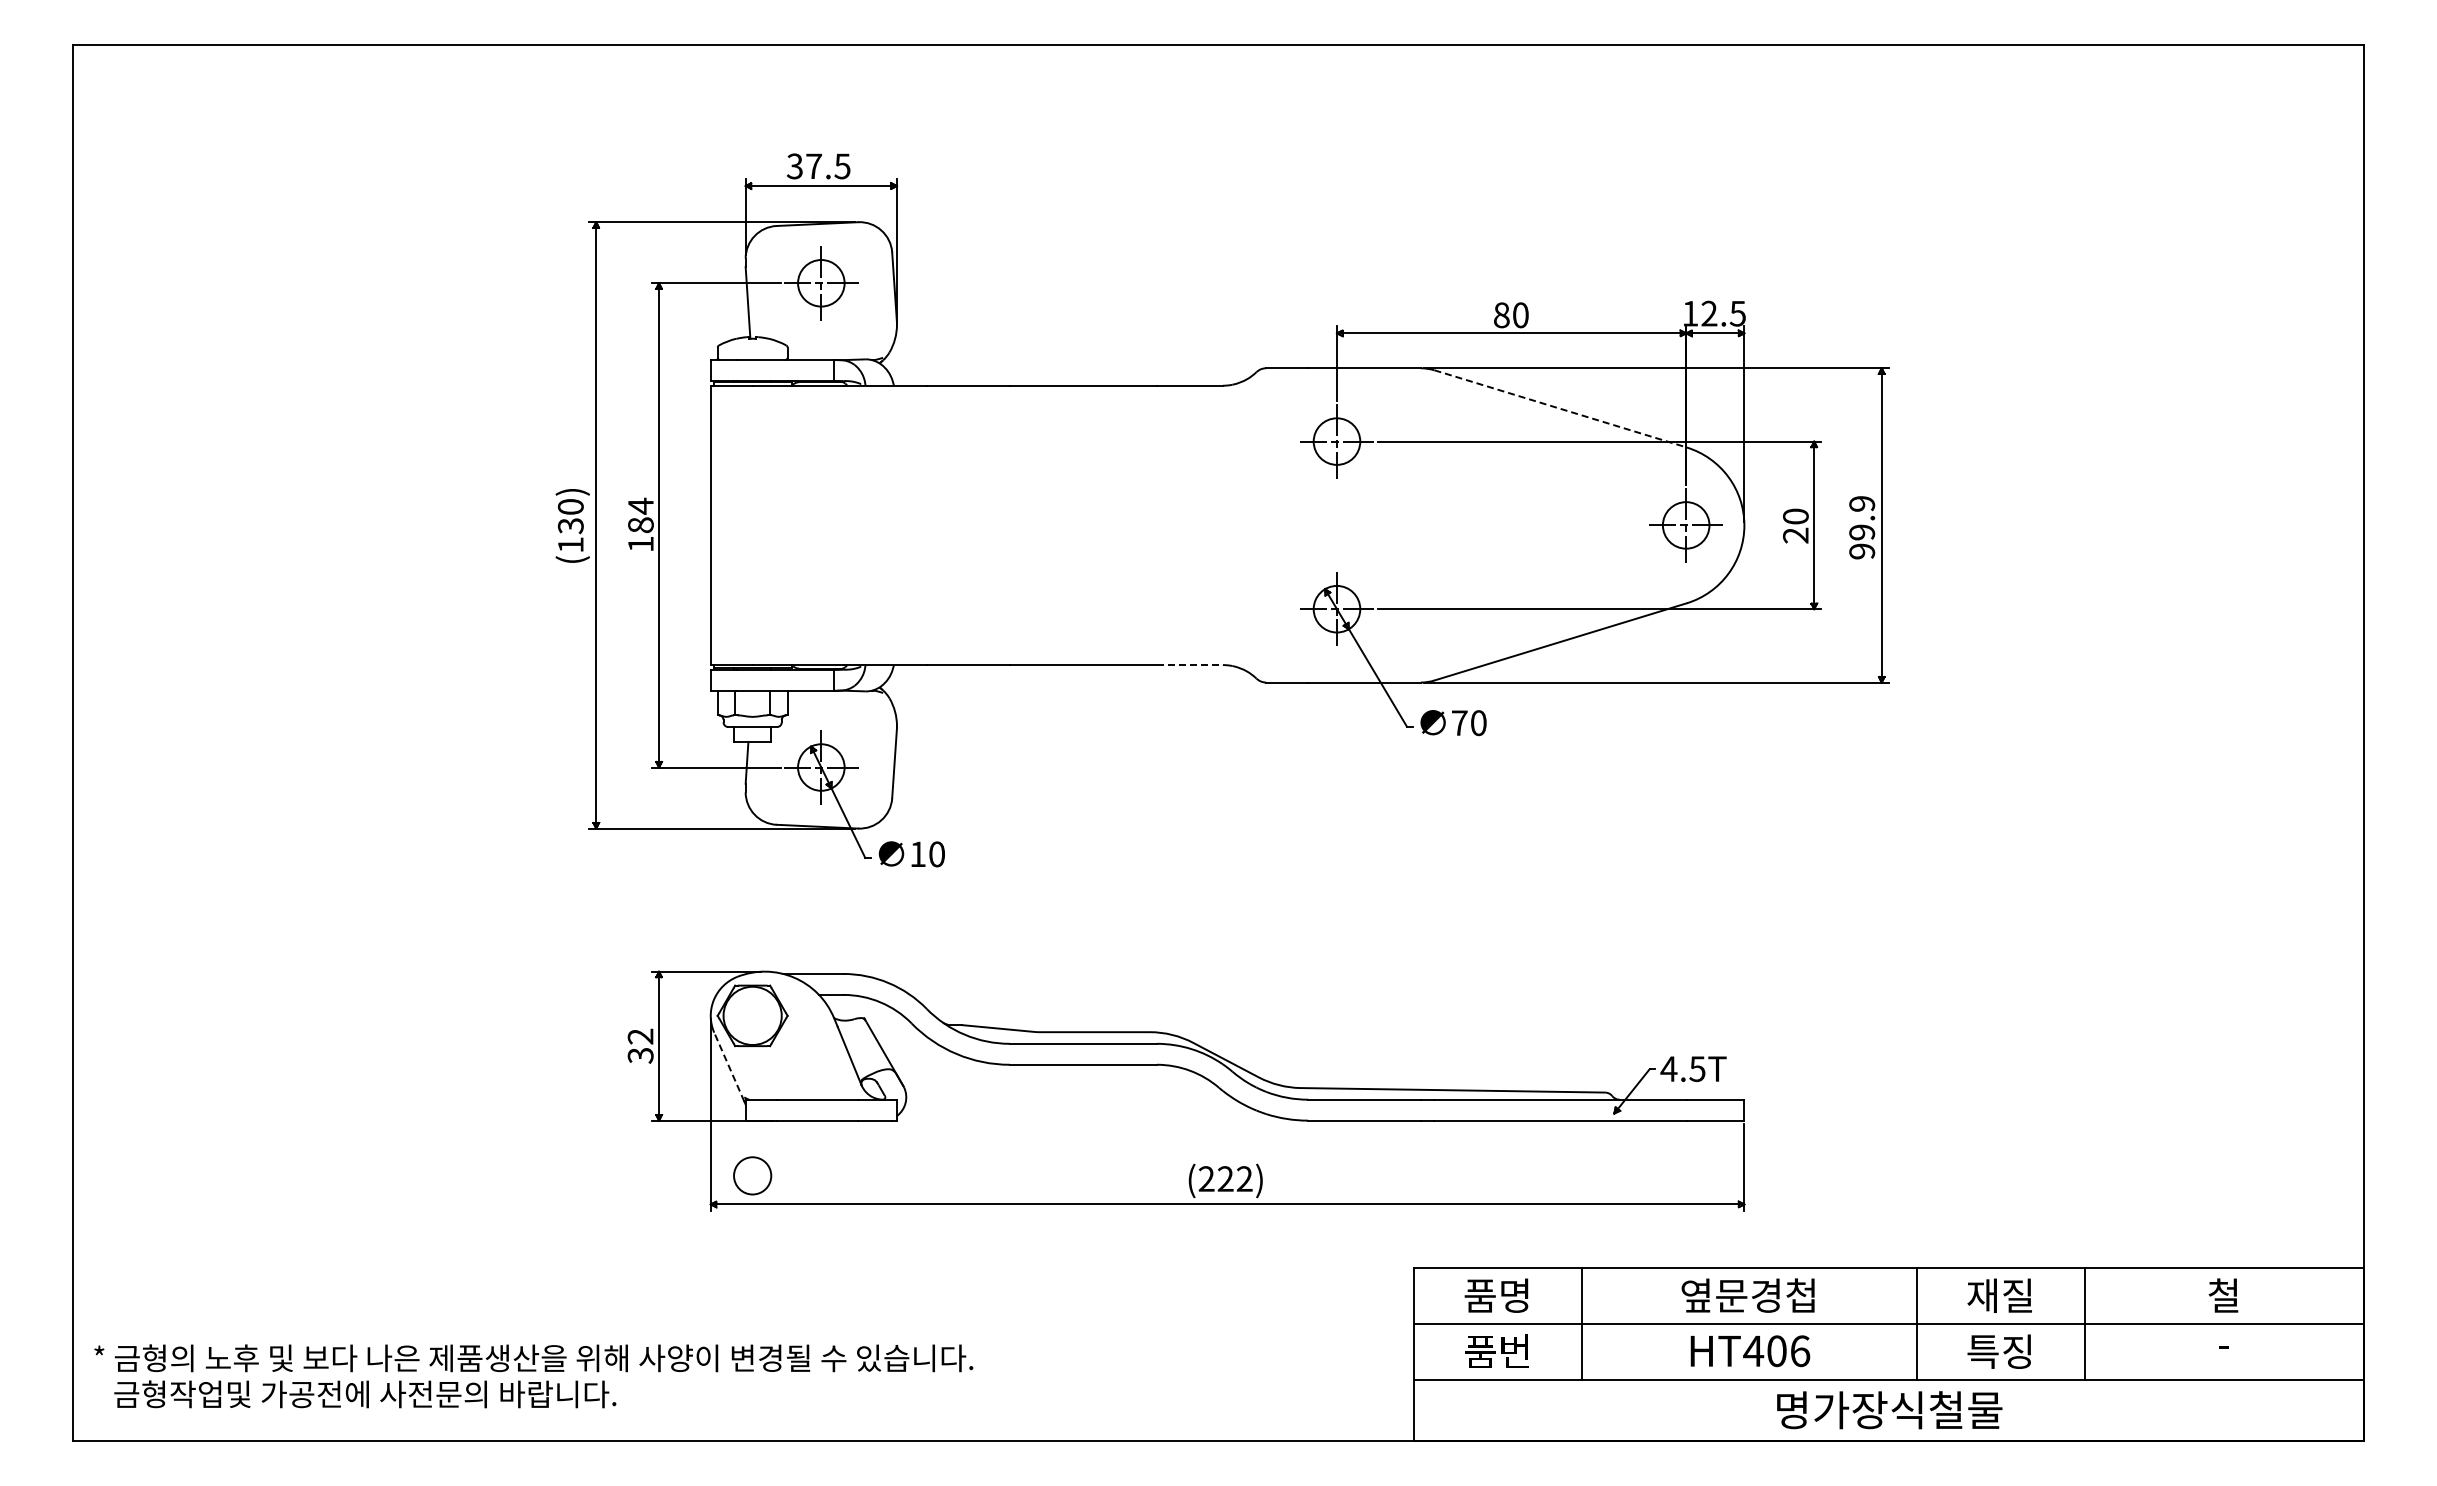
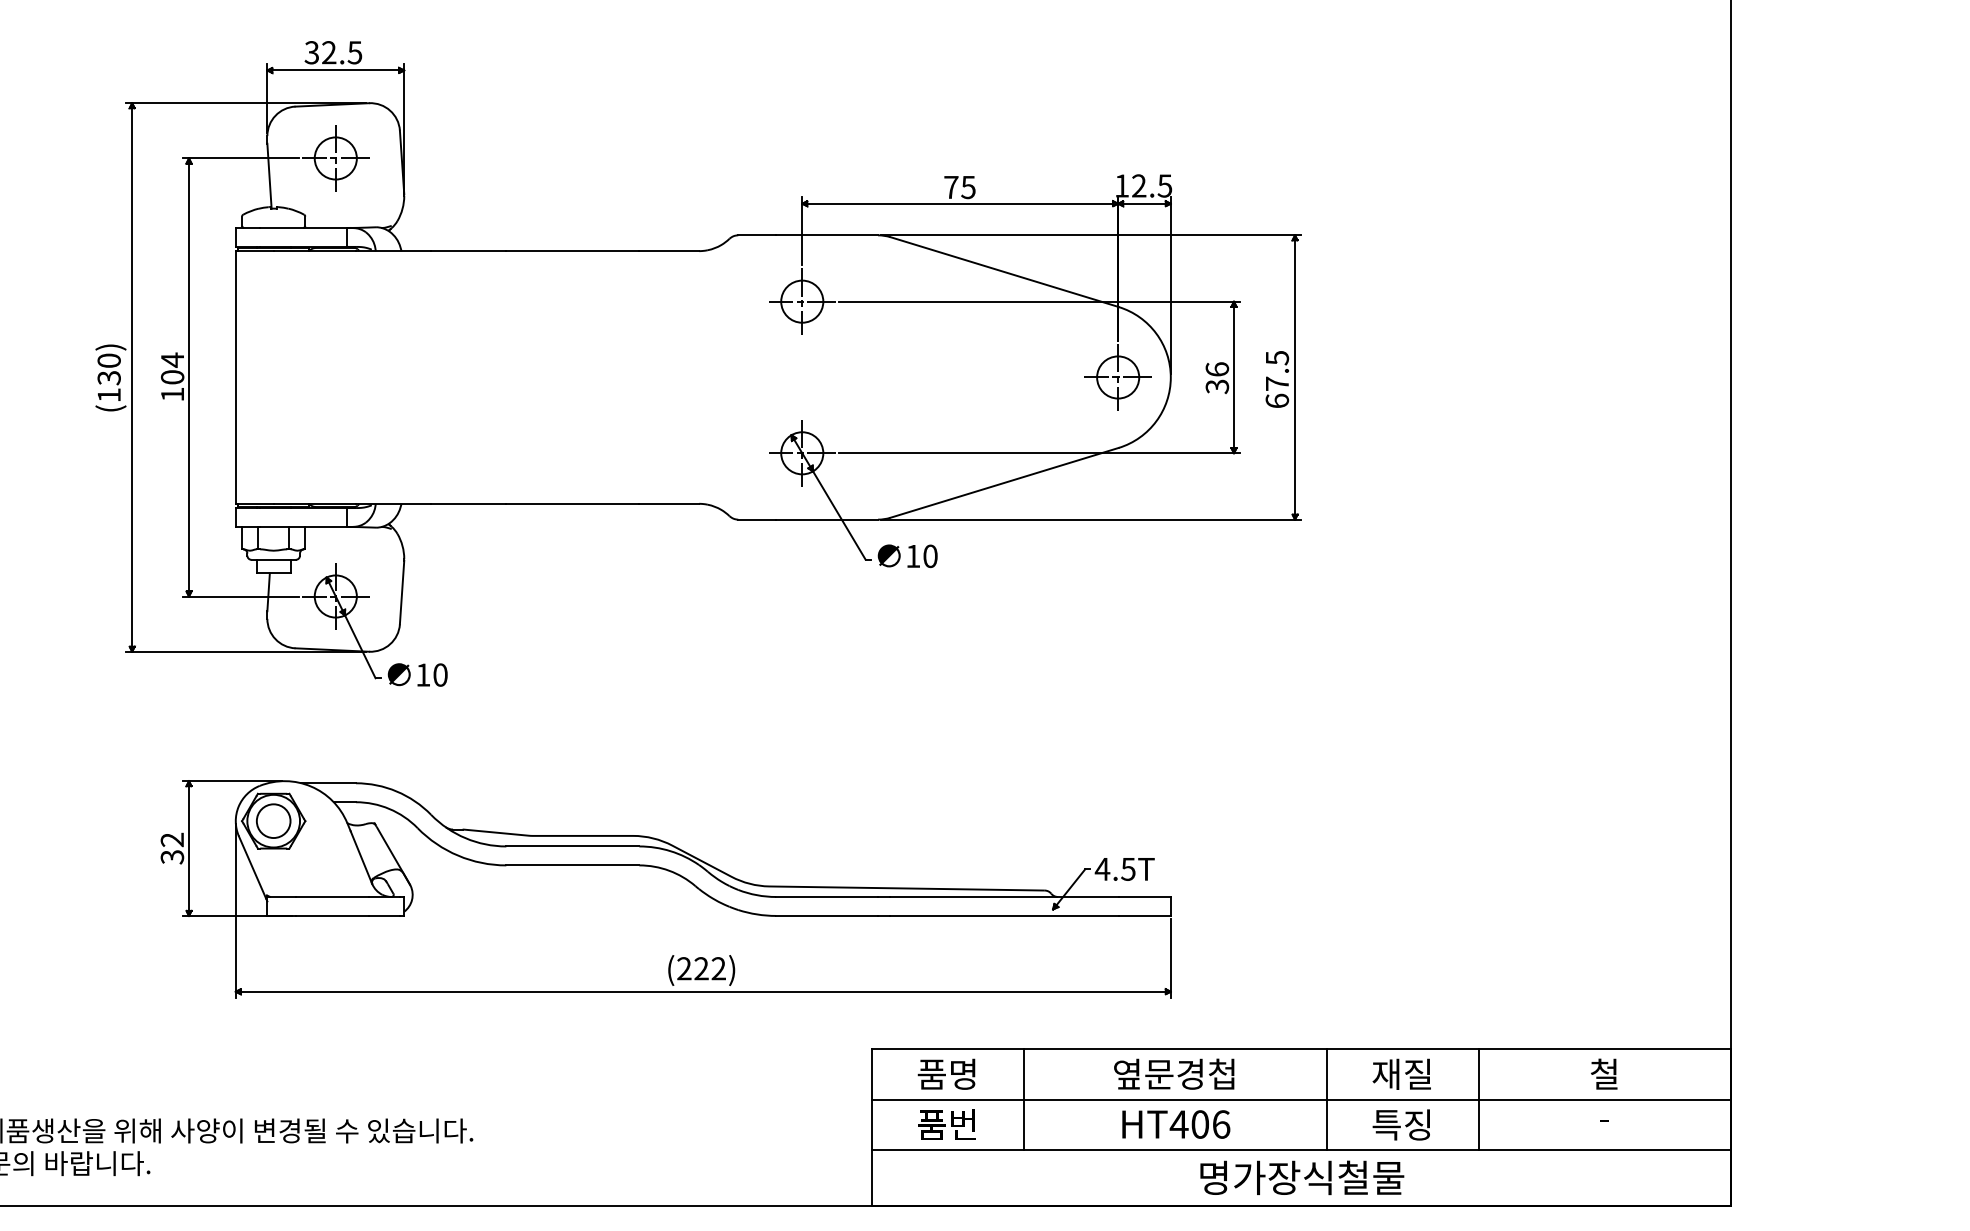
text: (813, 165) -> (328, 51), 37.5 -> 32.5
text: (1511, 315) -> (960, 187), 80 -> 75
line: (1560, 408) -> (1004, 271), dashed -> solid
text: (640, 525) -> (172, 377), 184 -> 104
text: (1795, 525) -> (1217, 377), 20 -> 36
text: (1862, 527) -> (1277, 379), 99.9 -> 67.5
line: (1190, 665) -> (669, 504), dashed -> solid
text: (1459, 722) -> (913, 555), 70 -> 10
line: (729, 1067) -> (252, 867), dashed -> solid
circle: (752, 1175) -> (273, 820), moved

